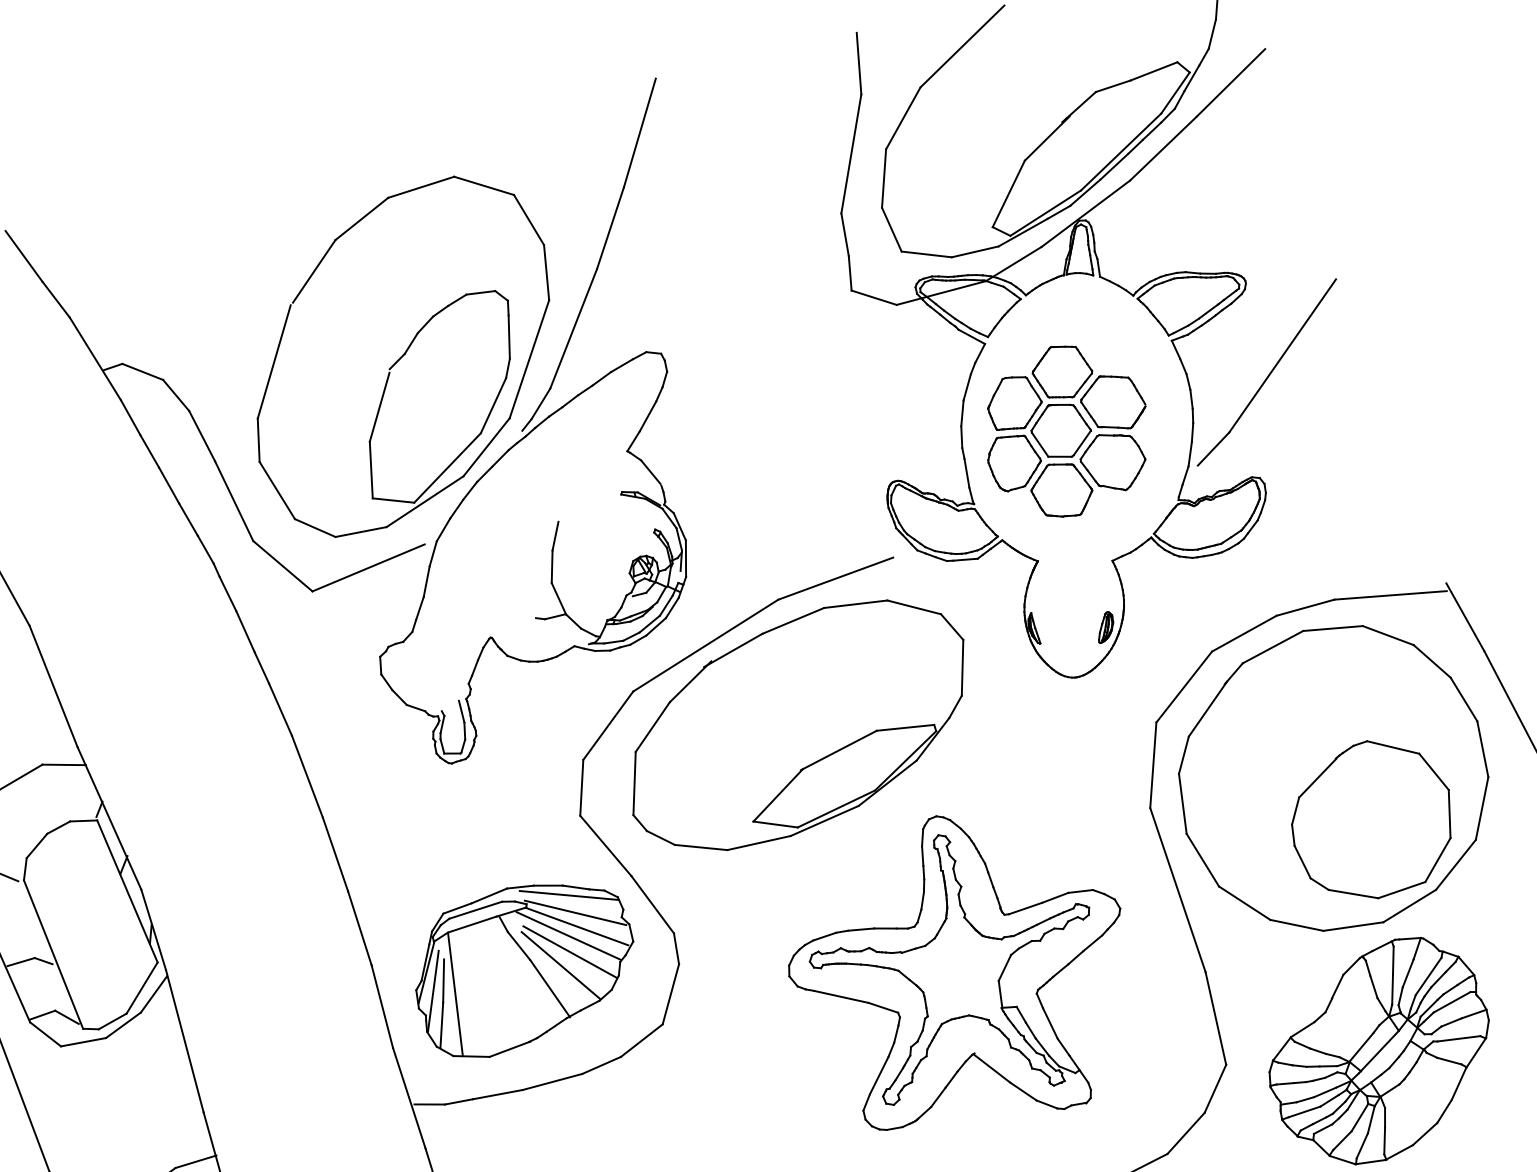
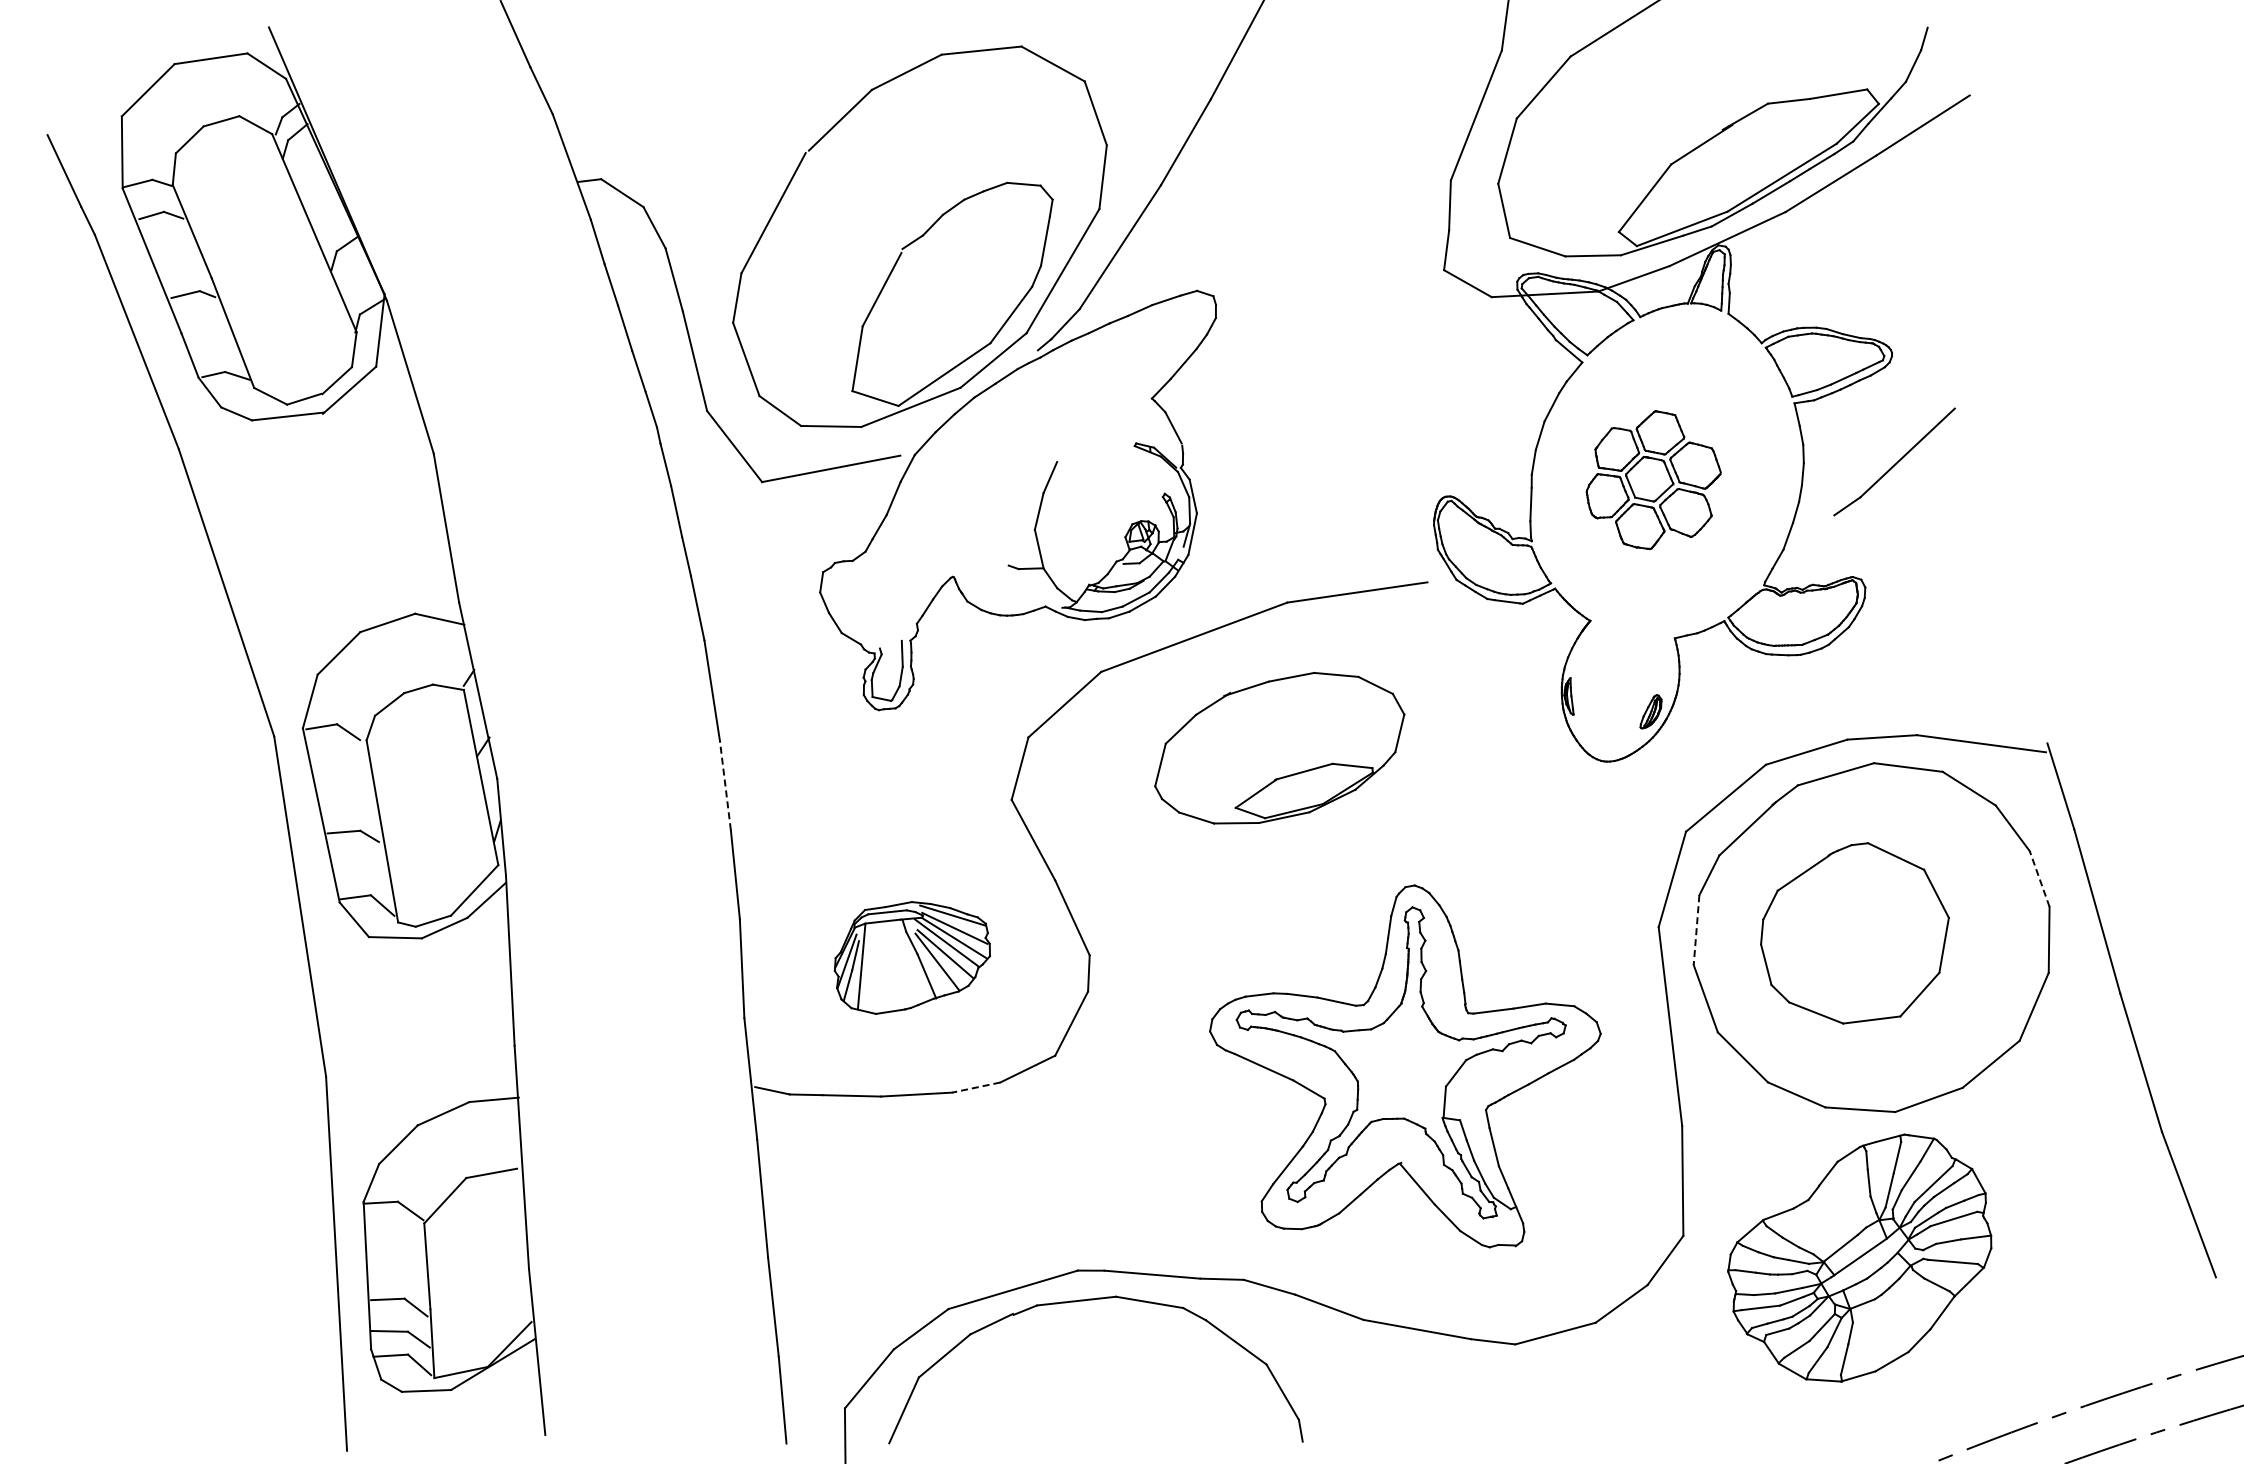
part: (1266, 372) -> (1894, 461), size x0.6
part: (1066, 430) -> (1653, 479), size x0.7
line: (1463, 699) -> (2039, 879), solid -> dashed
part: (797, 723) -> (1279, 747), size x0.6
line: (1182, 804) -> (1696, 930), solid -> dashed
part: (1371, 820) -> (1854, 933), moved
line: (335, 853) -> (725, 784), solid -> dashed
part: (524, 966) -> (912, 957), size x0.6
line: (601, 1065) -> (976, 1087), solid -> dashed

